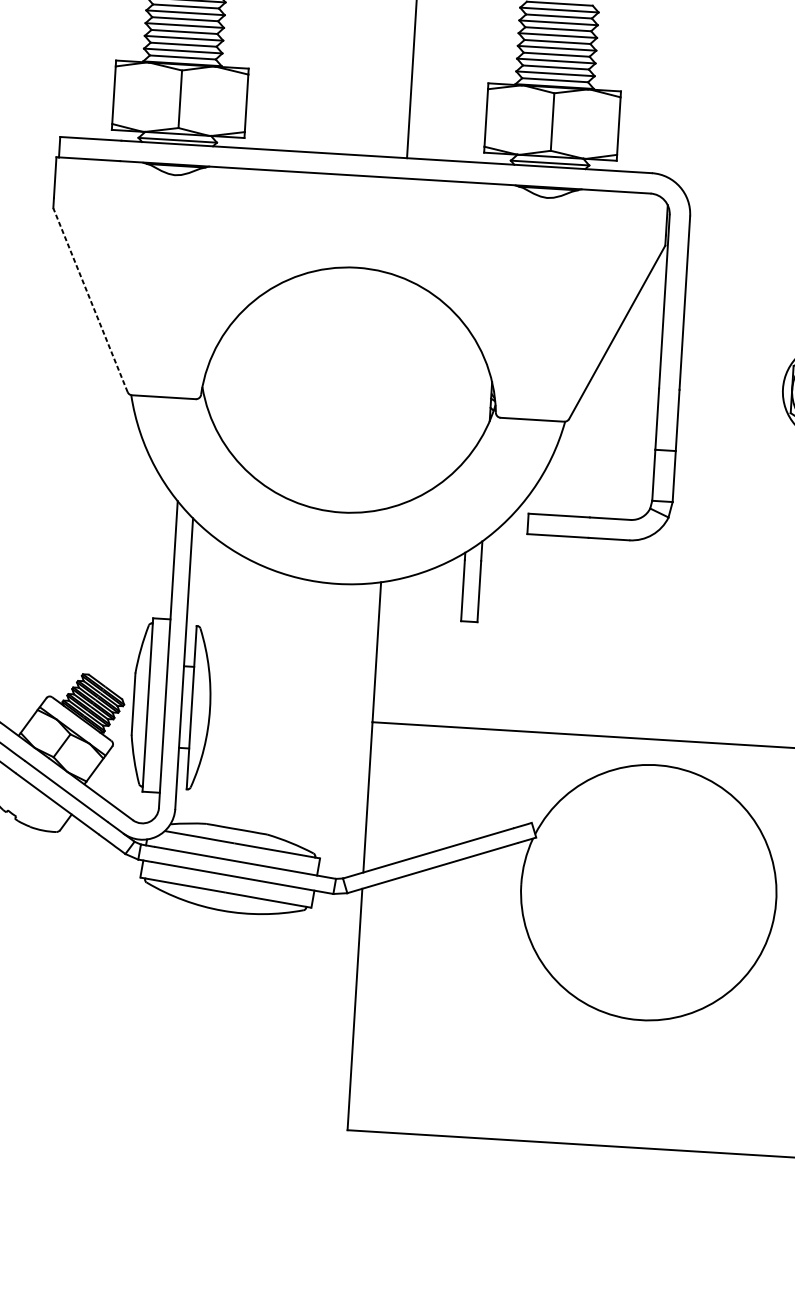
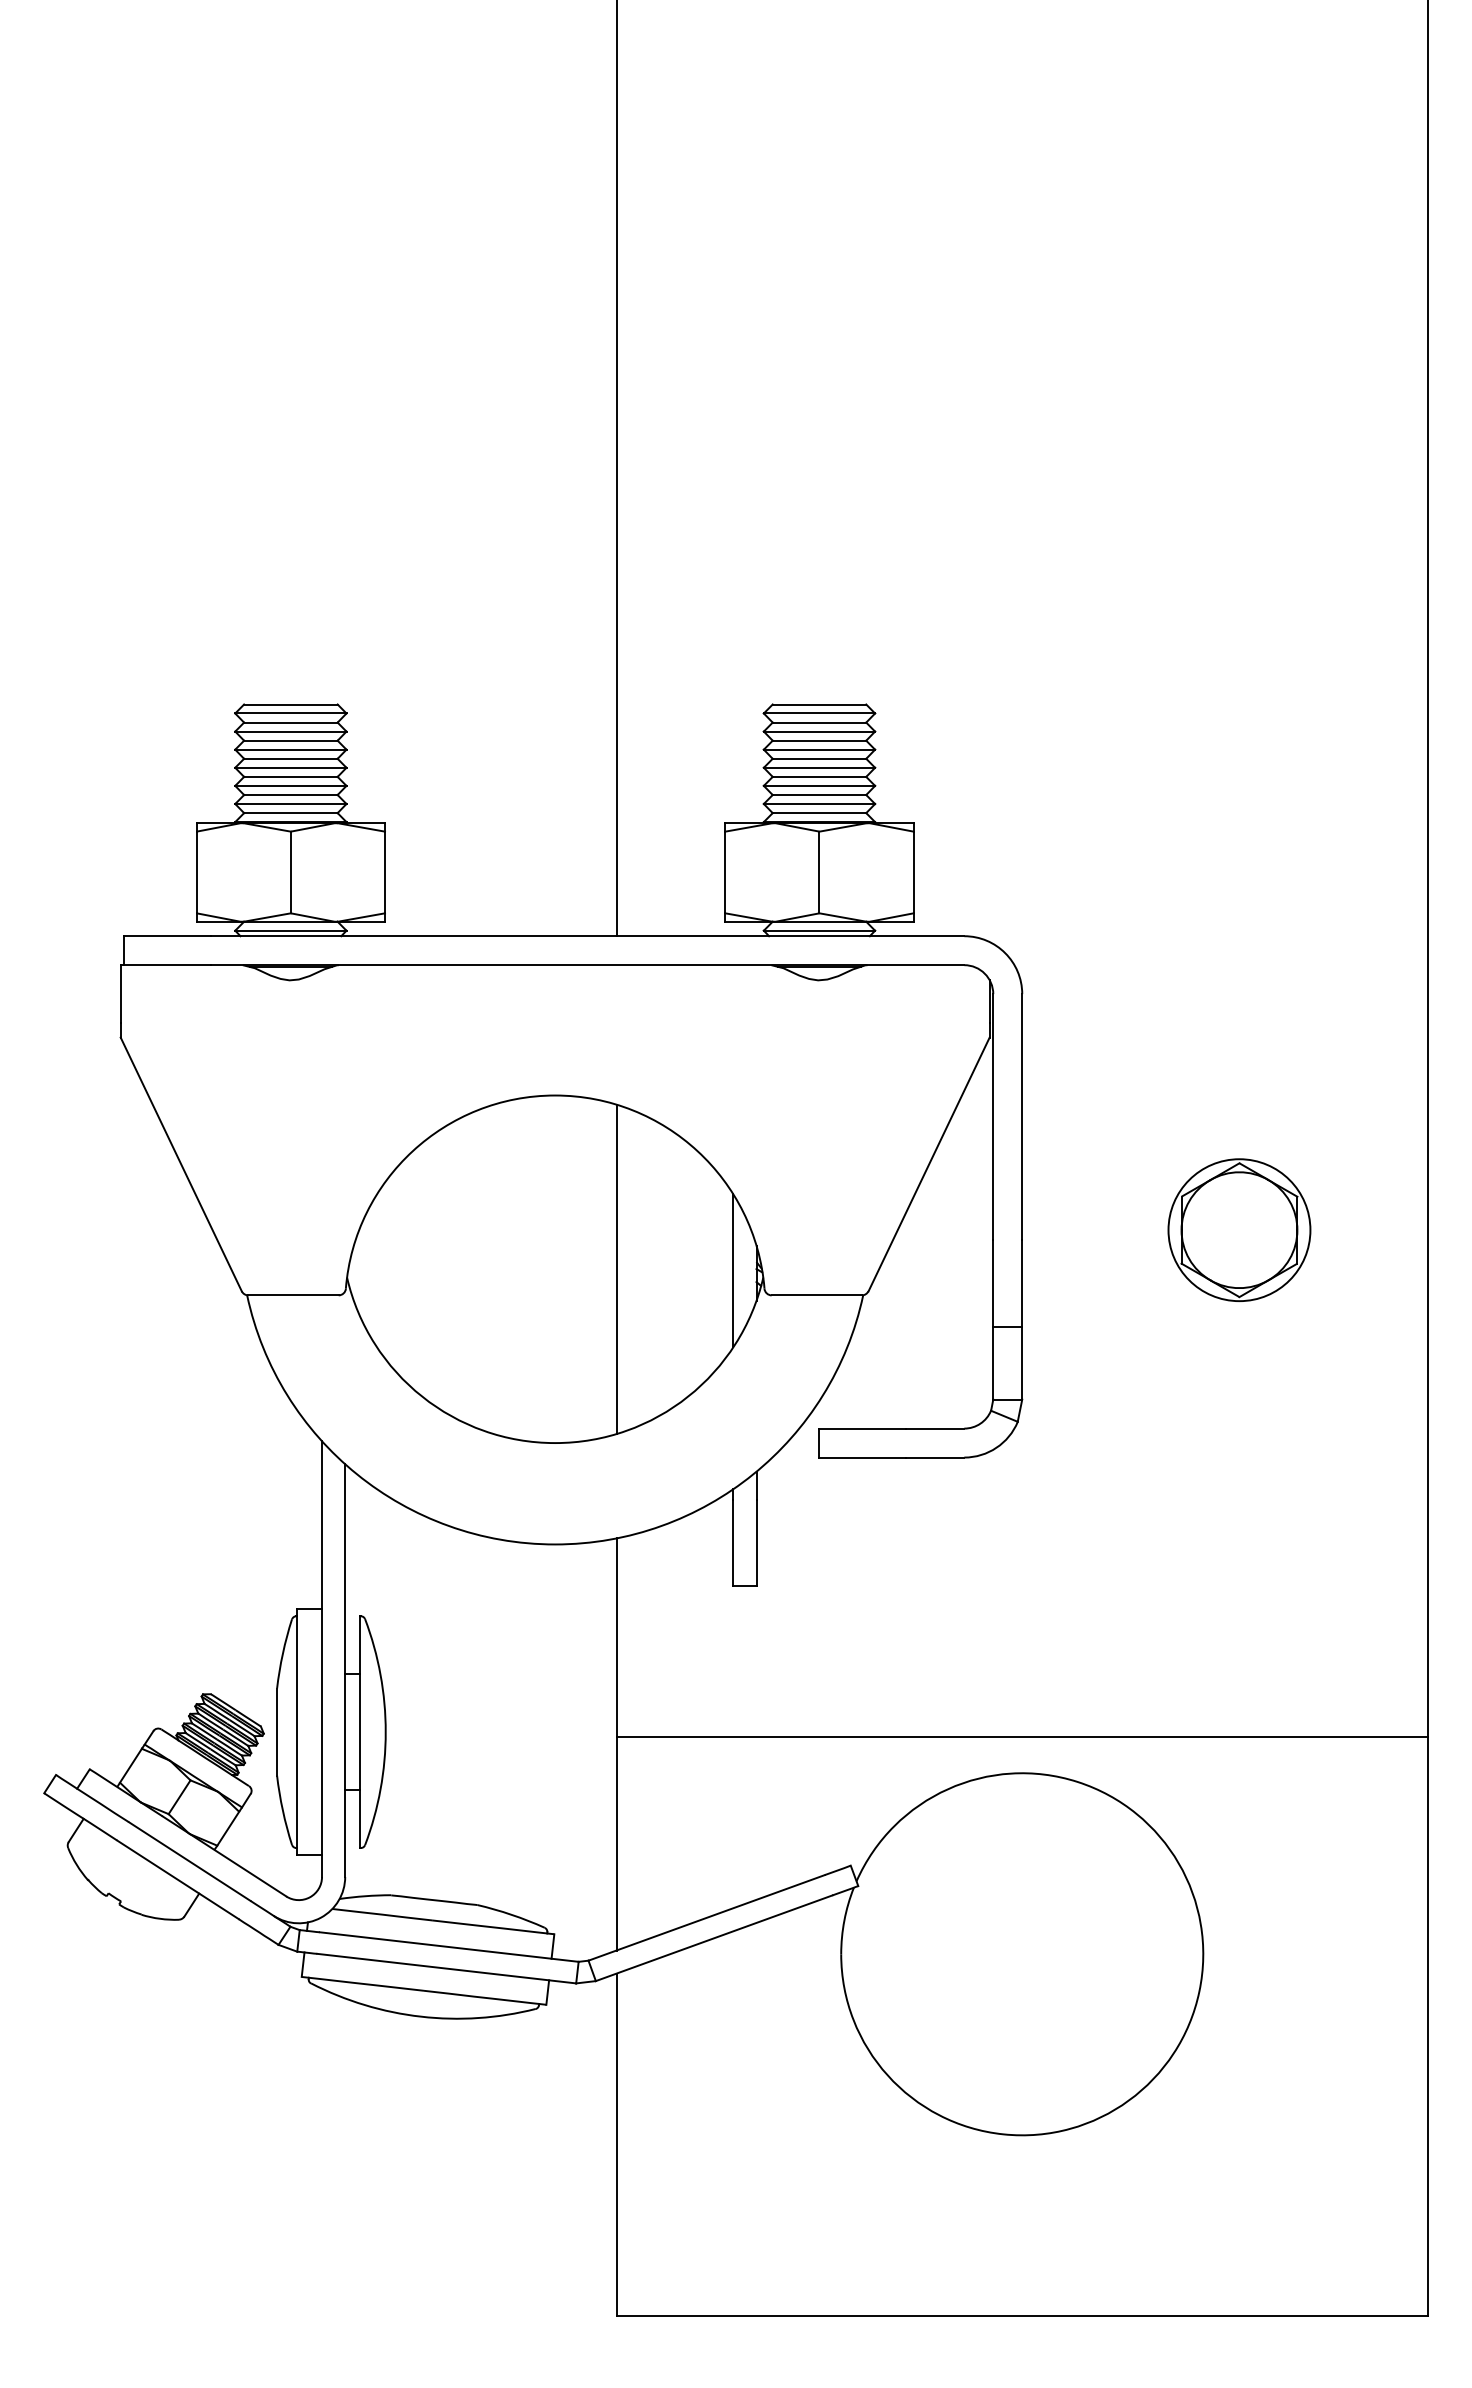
line: (90, 300) -> (181, 1164), dashed -> solid
line: (392, 392) -> (616, 1268), added
line: (474, 398) -> (733, 1270), added

